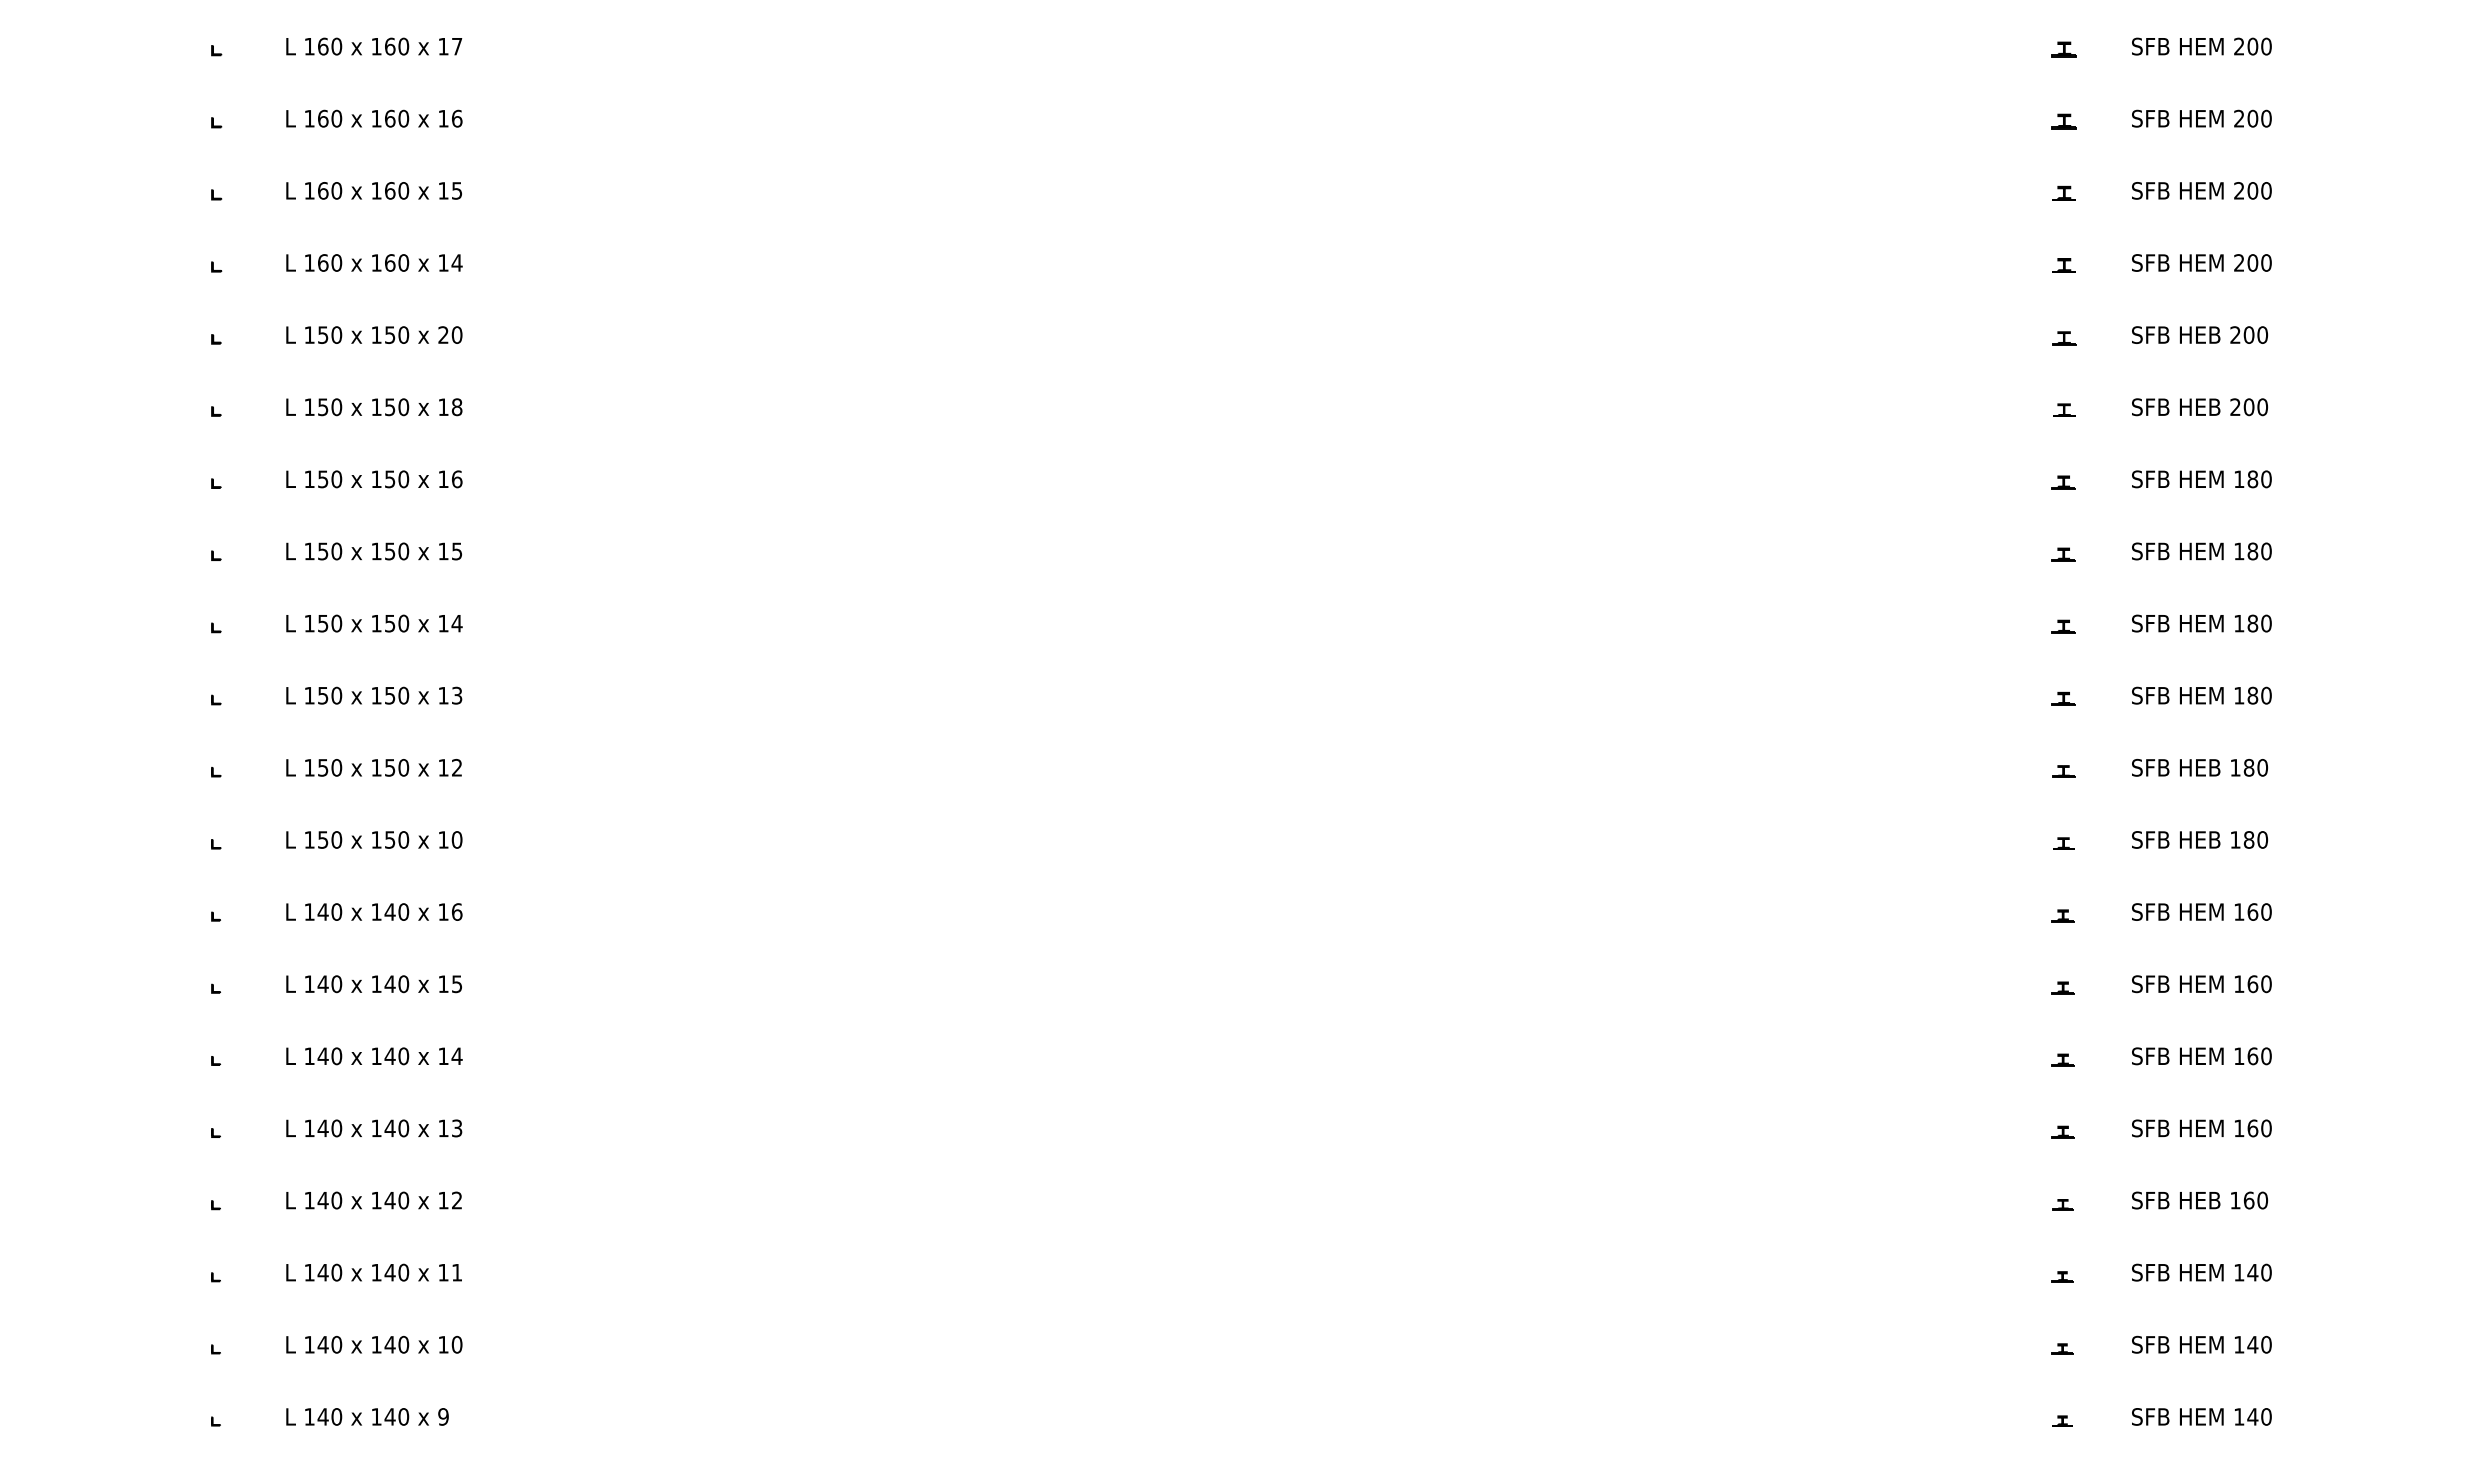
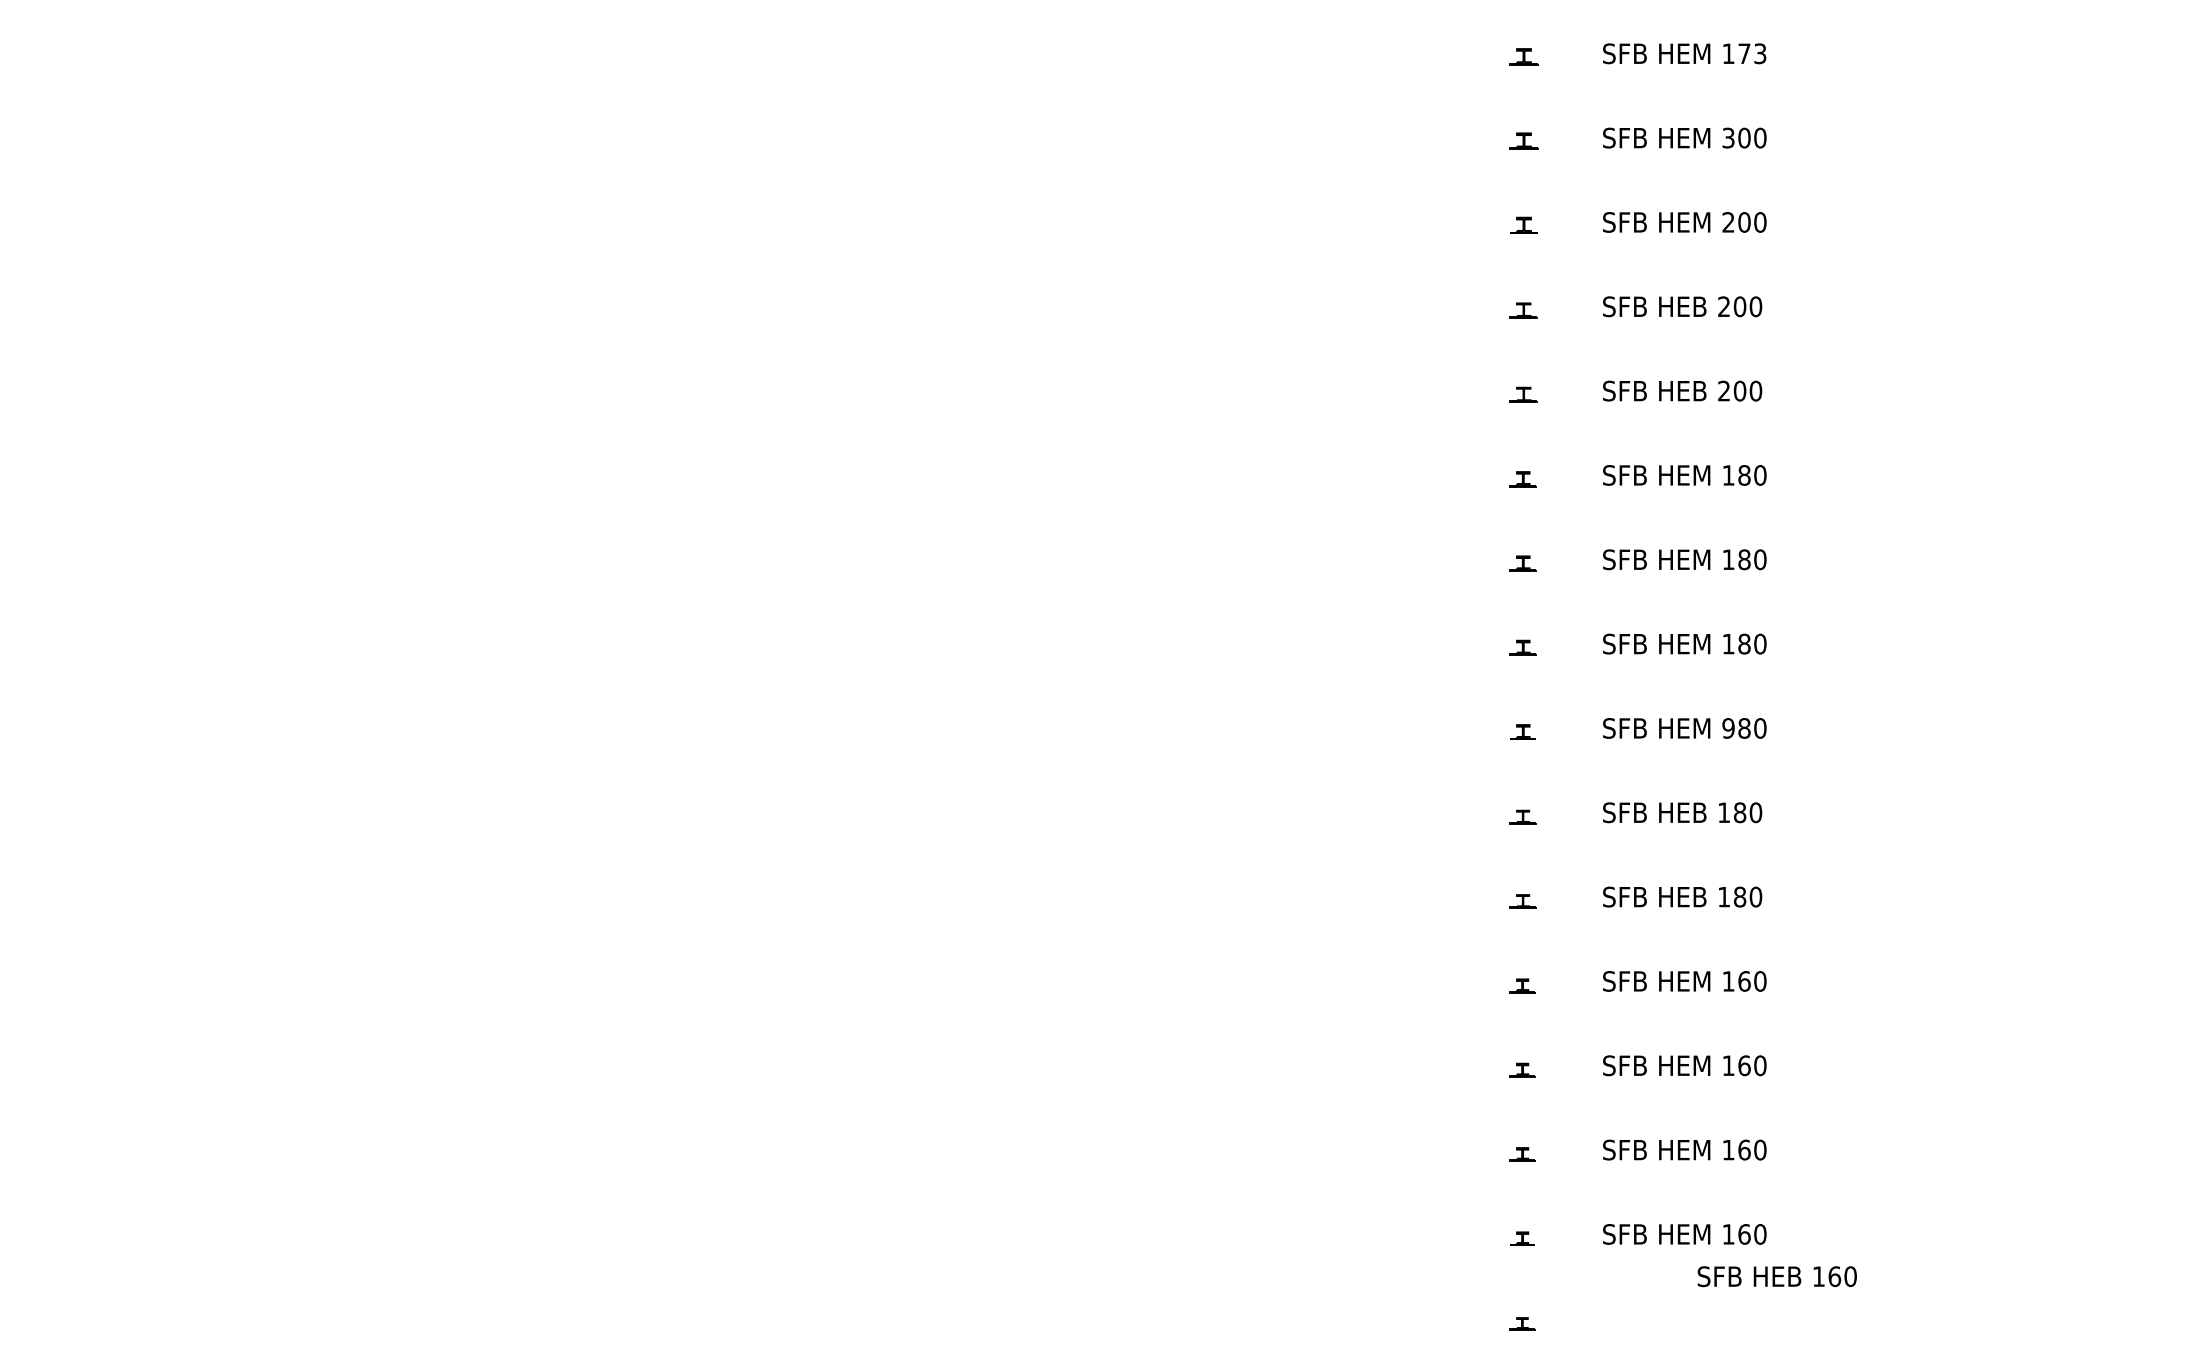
text: (2252, 118) -> (1744, 53), 200 -> 173
text: (2239, 190) -> (1728, 137), 200 -> 300
text: (2239, 695) -> (1728, 728), 180 -> 980
text: (2199, 1200) -> (1776, 1276), moved

